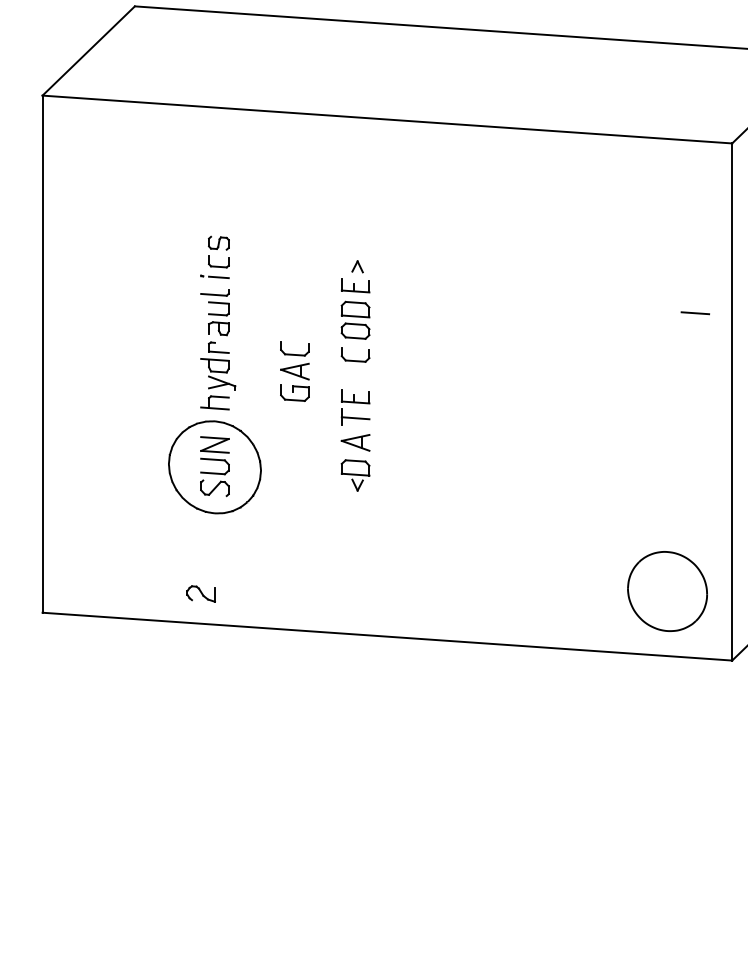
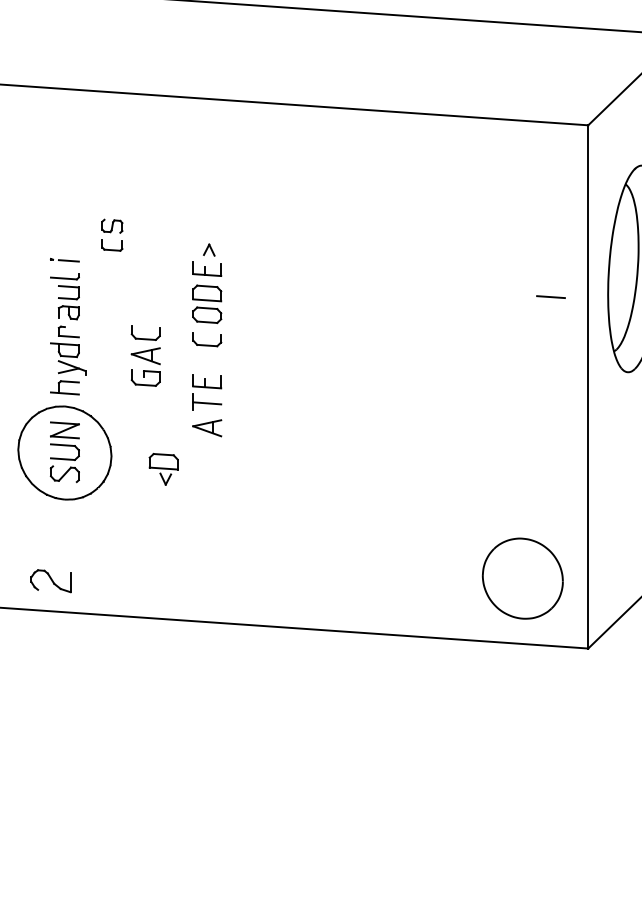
part: (218, 251) -> (112, 234), moved
part: (355, 475) -> (163, 469), moved
part: (200, 593) -> (50, 580), size x1.4

